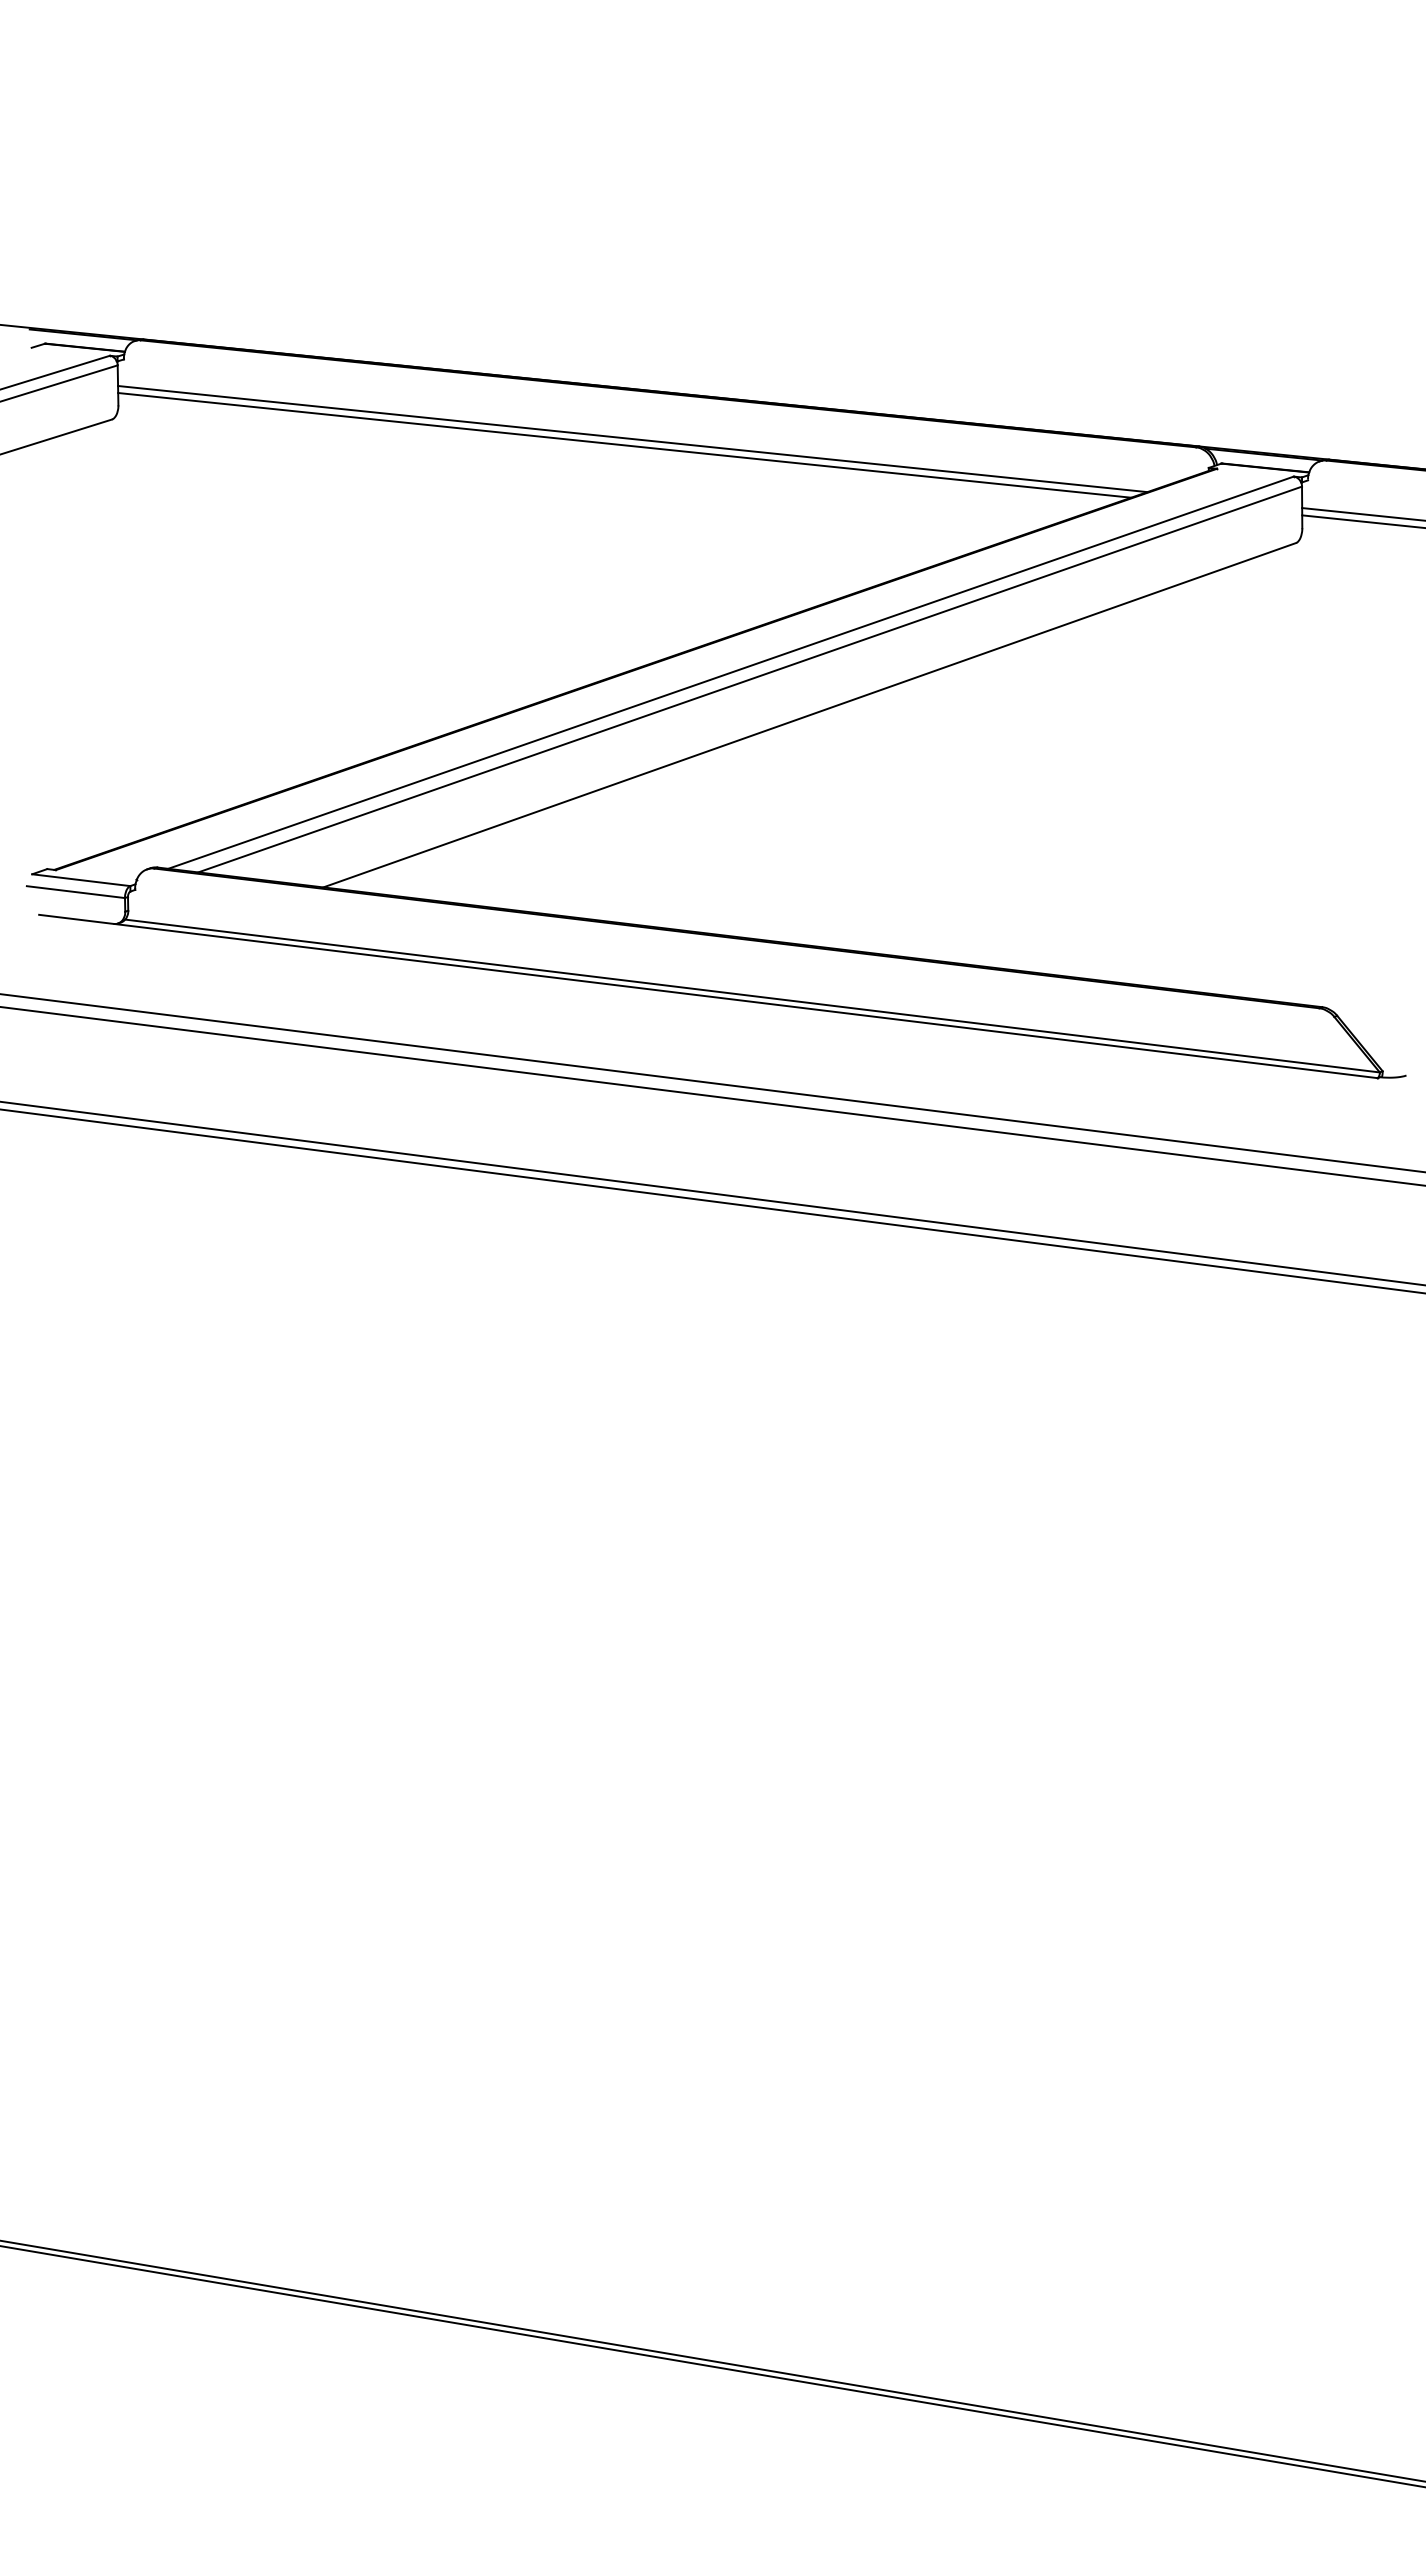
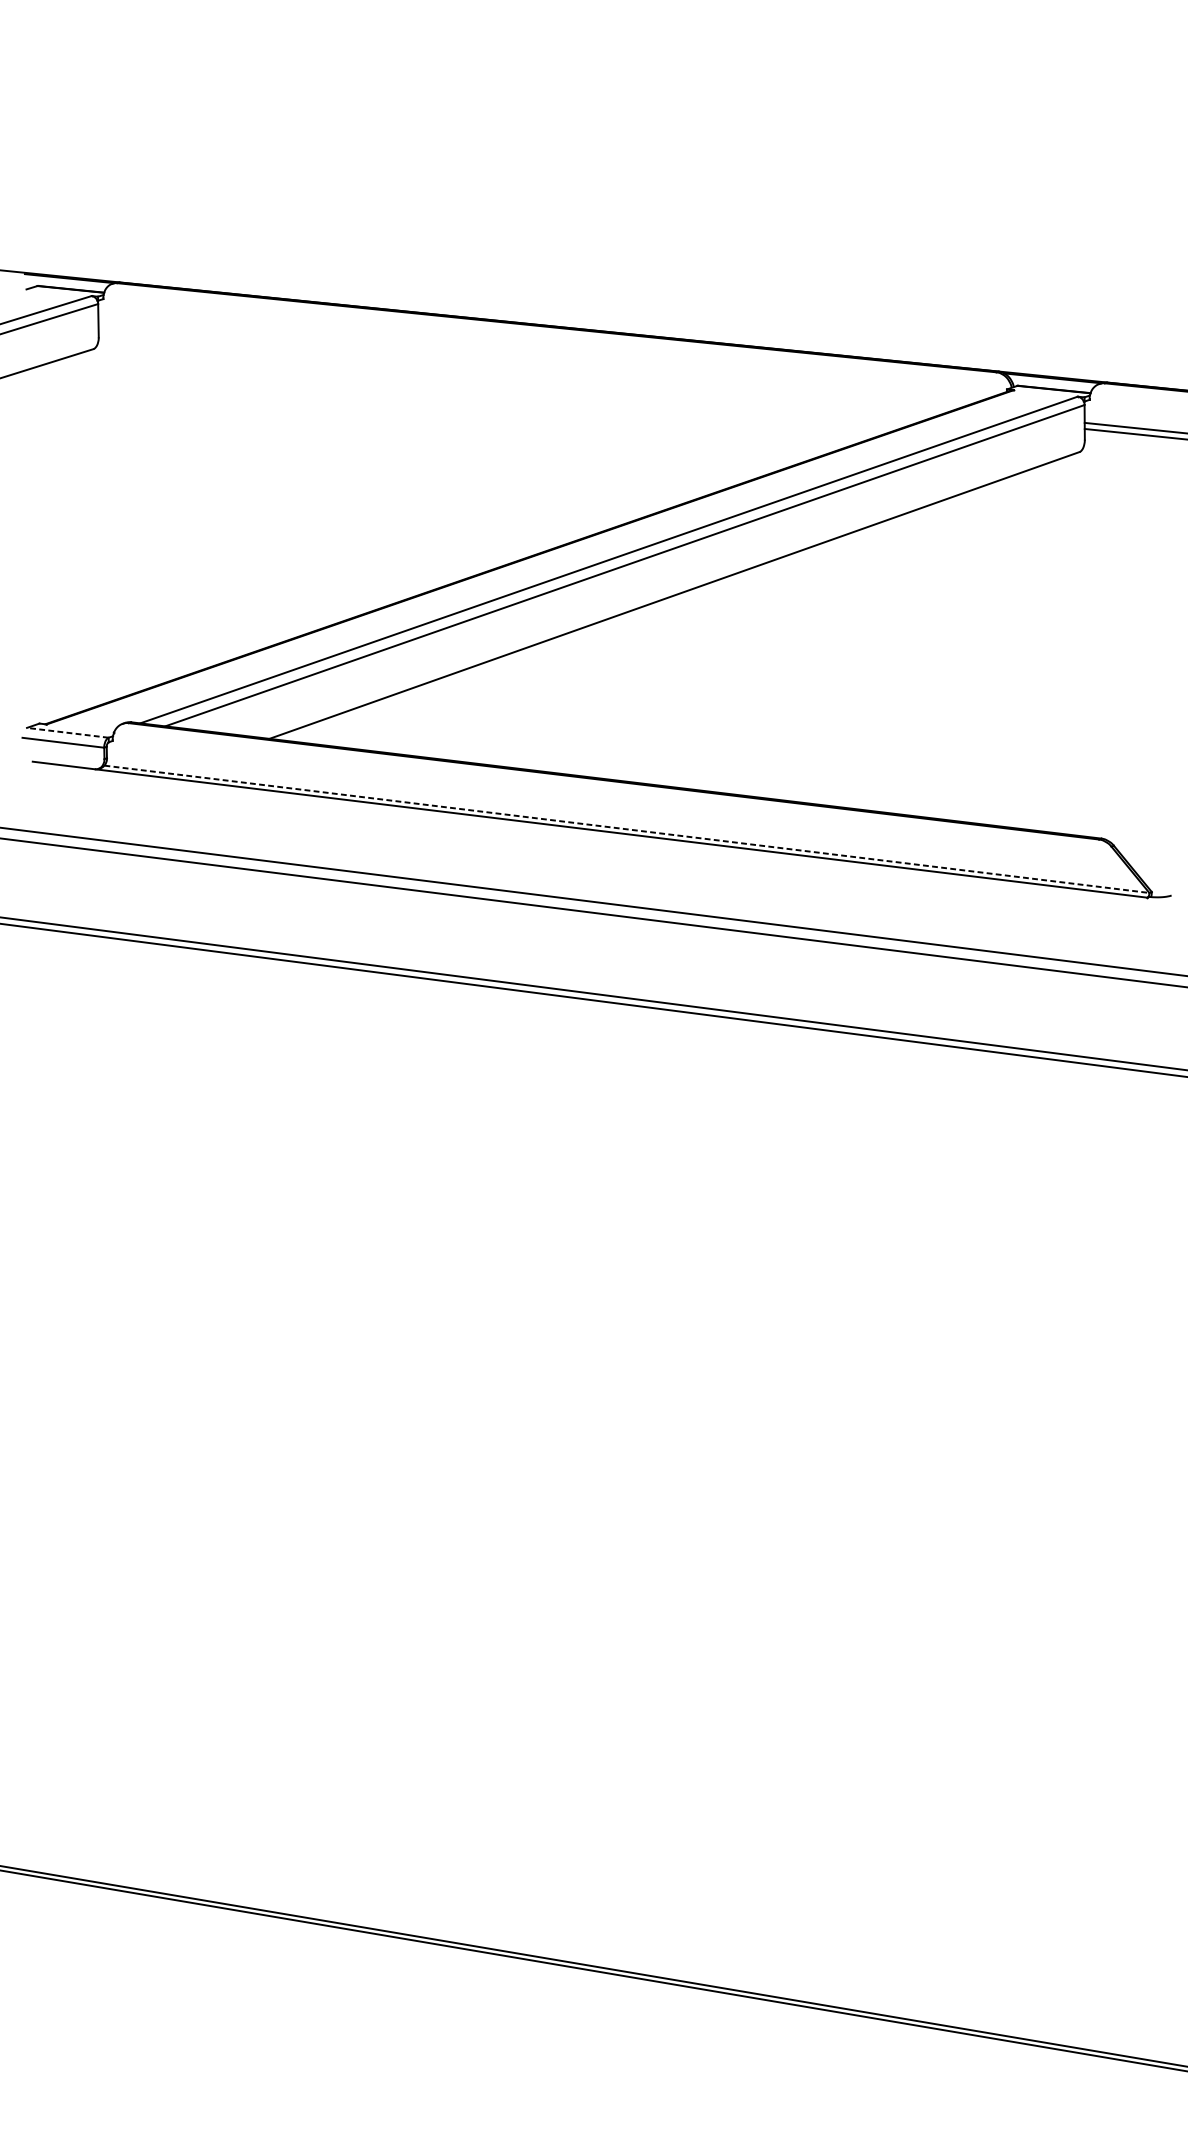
line: (632, 439) -> (526, 365), removed
line: (624, 445) -> (520, 370), removed
line: (80, 880) -> (67, 733), solid -> dashed
line: (752, 996) -> (626, 829), solid -> dashed

